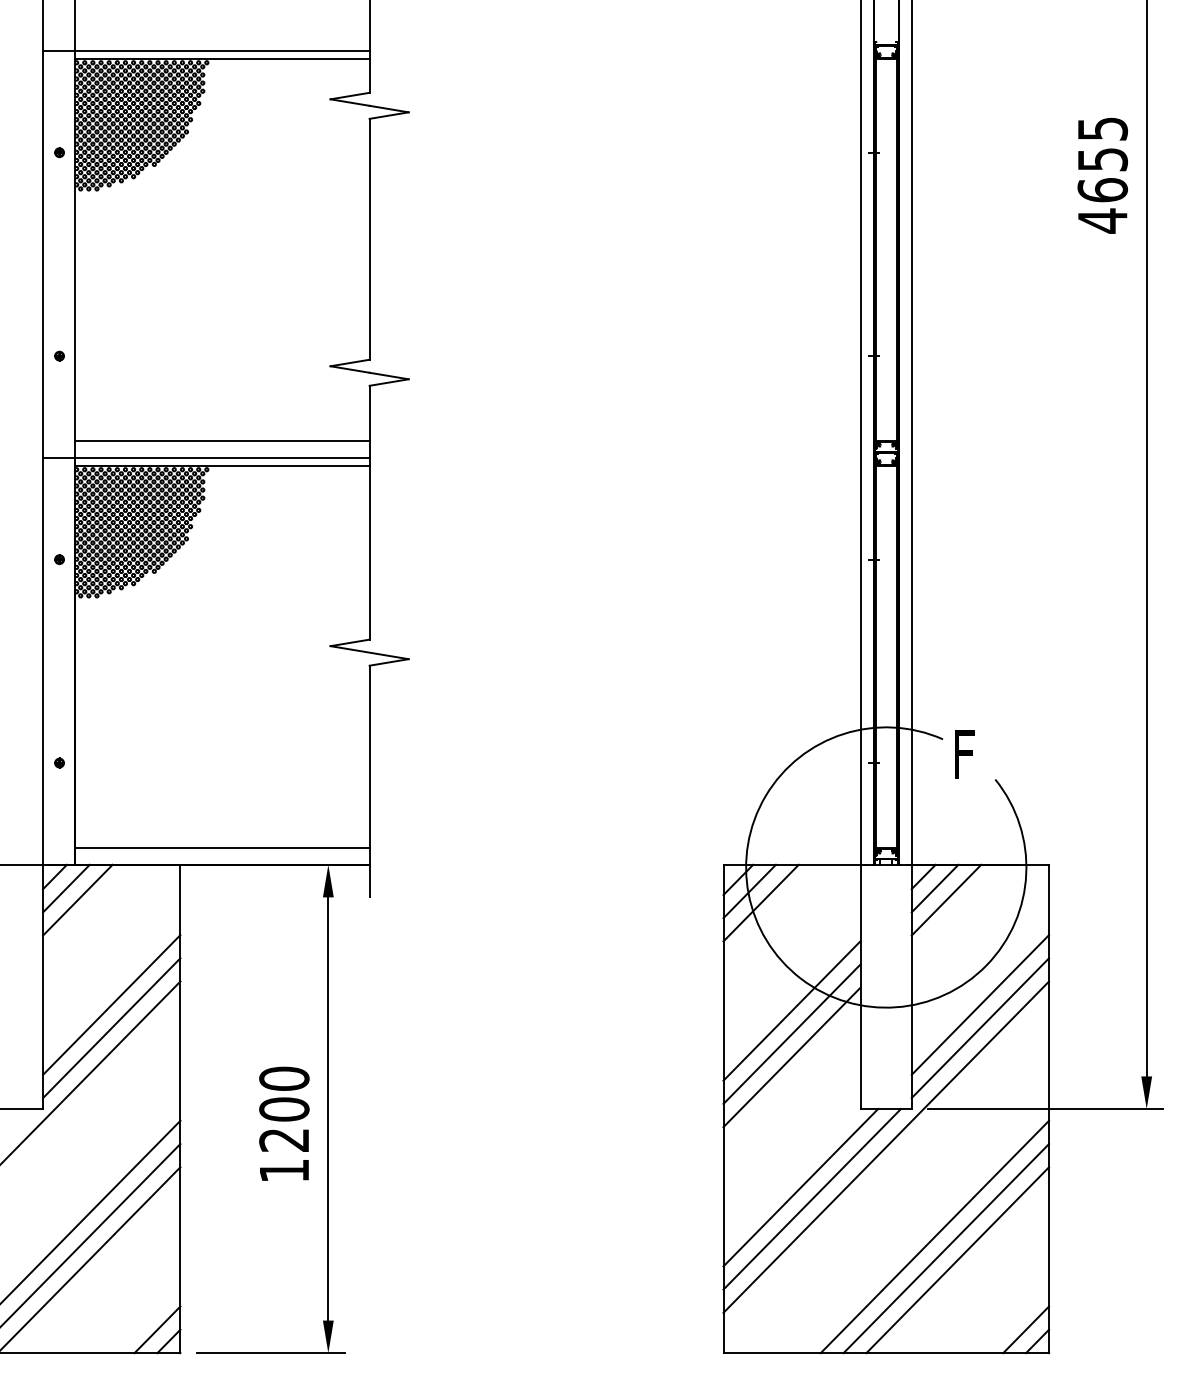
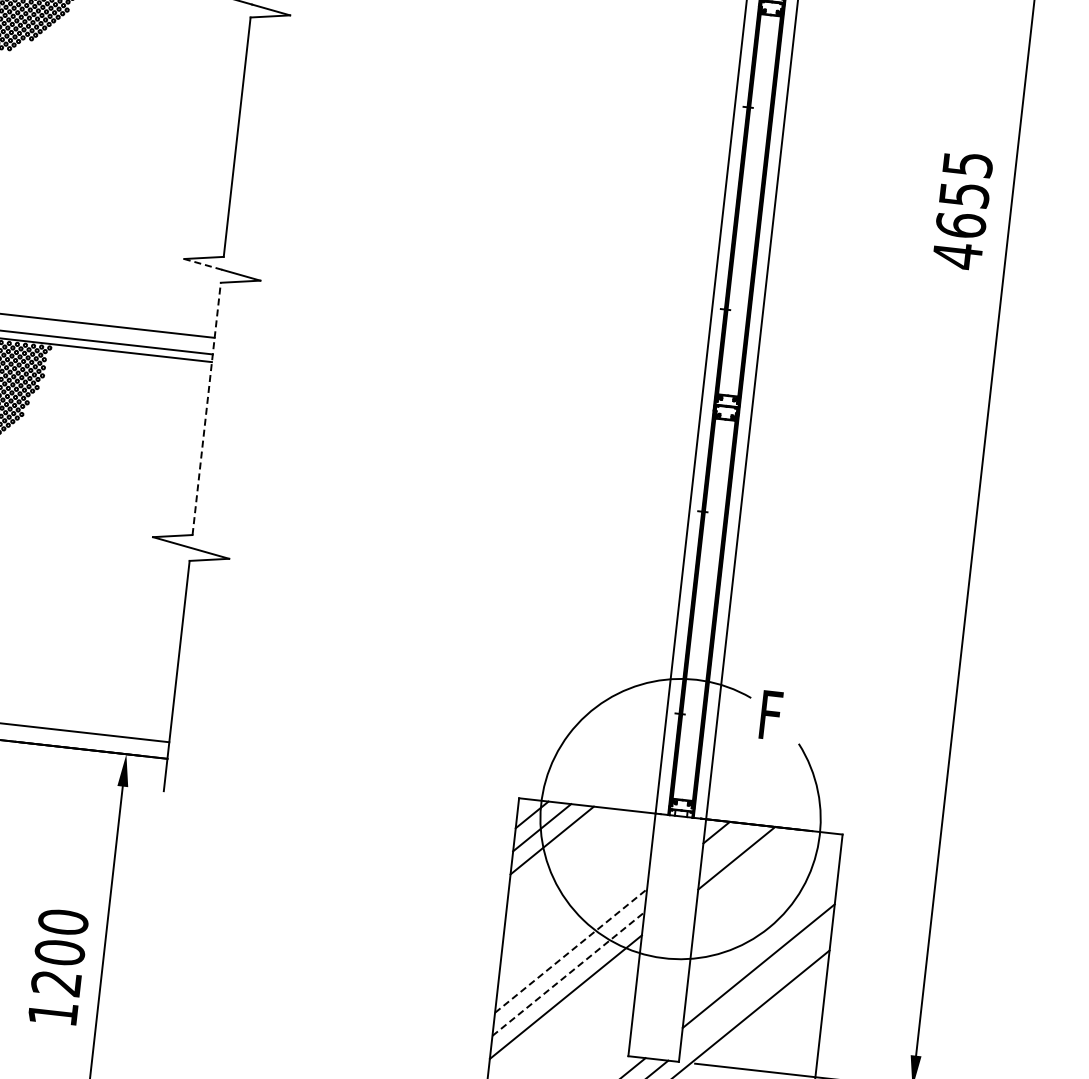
text: (1102, 175) -> (962, 210), moved
line: (350, 369) -> (203, 264), solid -> dashed
line: (369, 512) -> (206, 408), solid -> dashed
line: (934, 888) -> (726, 845), removed
line: (792, 1010) -> (571, 950), solid -> dashed
line: (980, 1028) -> (756, 989), removed
line: (792, 1034) -> (568, 974), solid -> dashed
text: (284, 1123) -> (58, 966), moved

